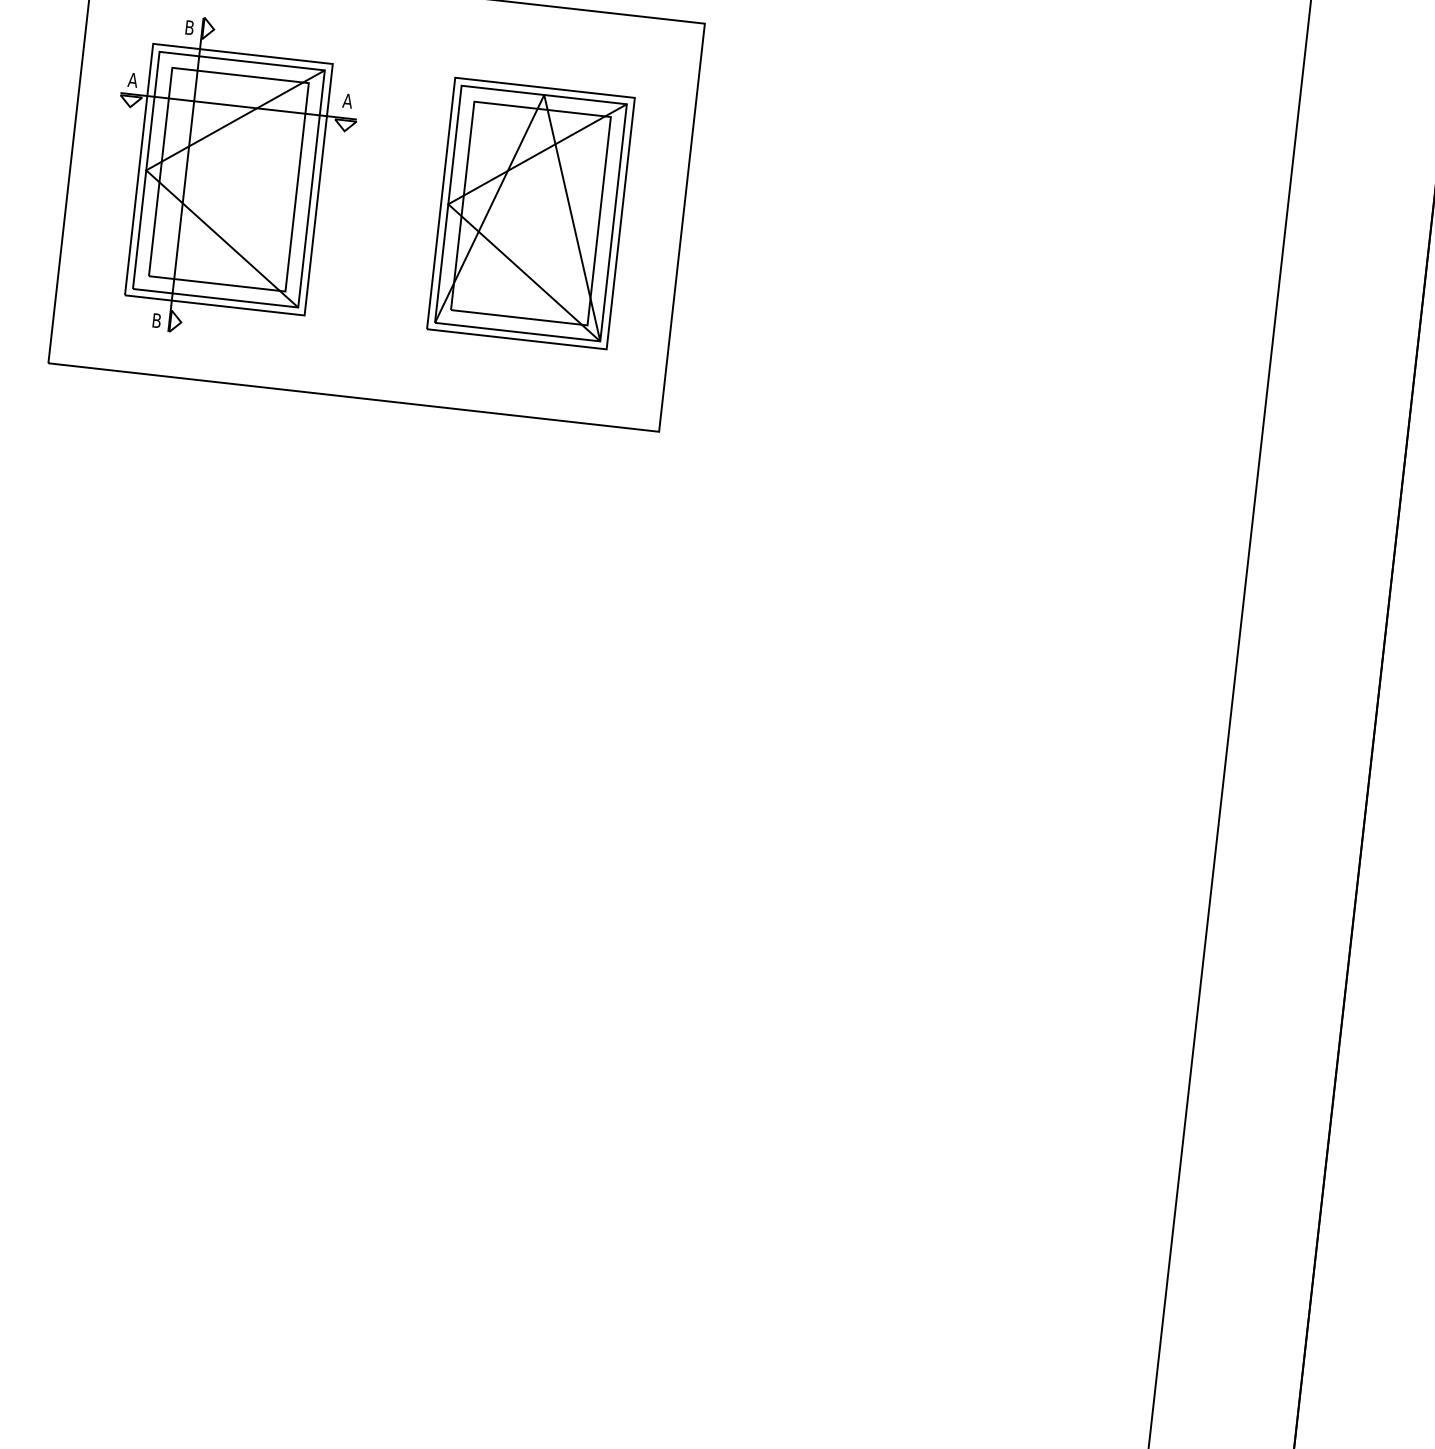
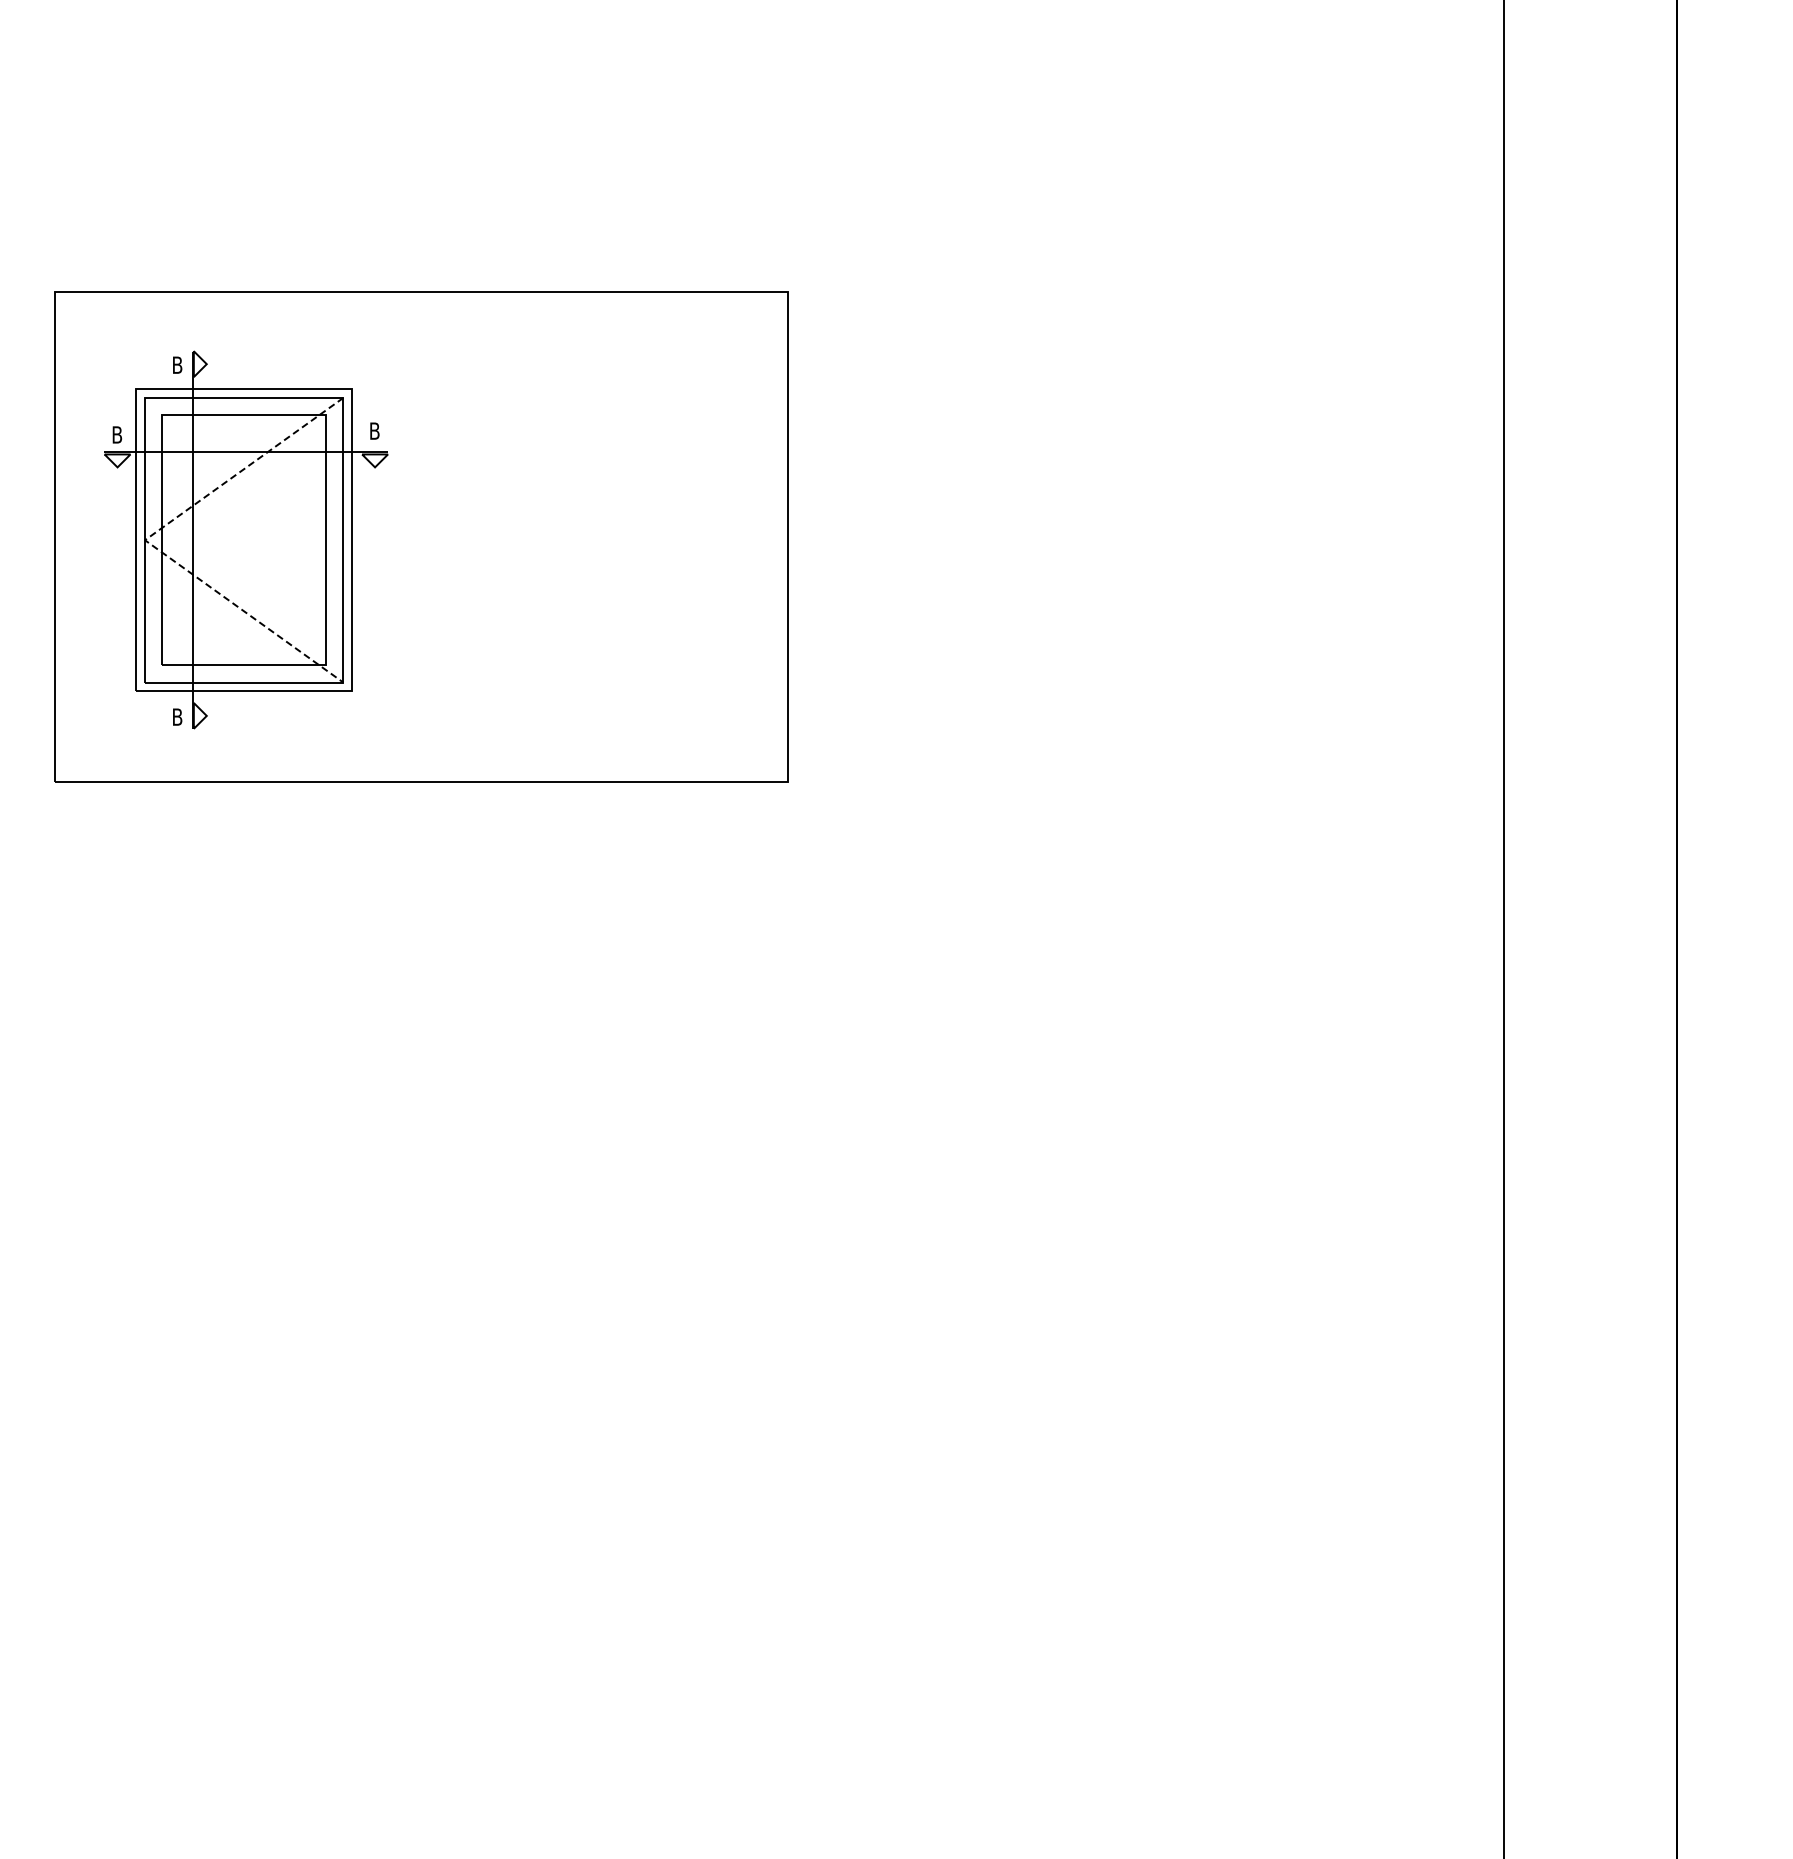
text: (133, 79) -> (117, 434), A -> B
text: (347, 100) -> (374, 430), A -> B
line: (146, 170) -> (145, 540), solid -> dashed
part: (530, 212) -> (606, 539), removed

